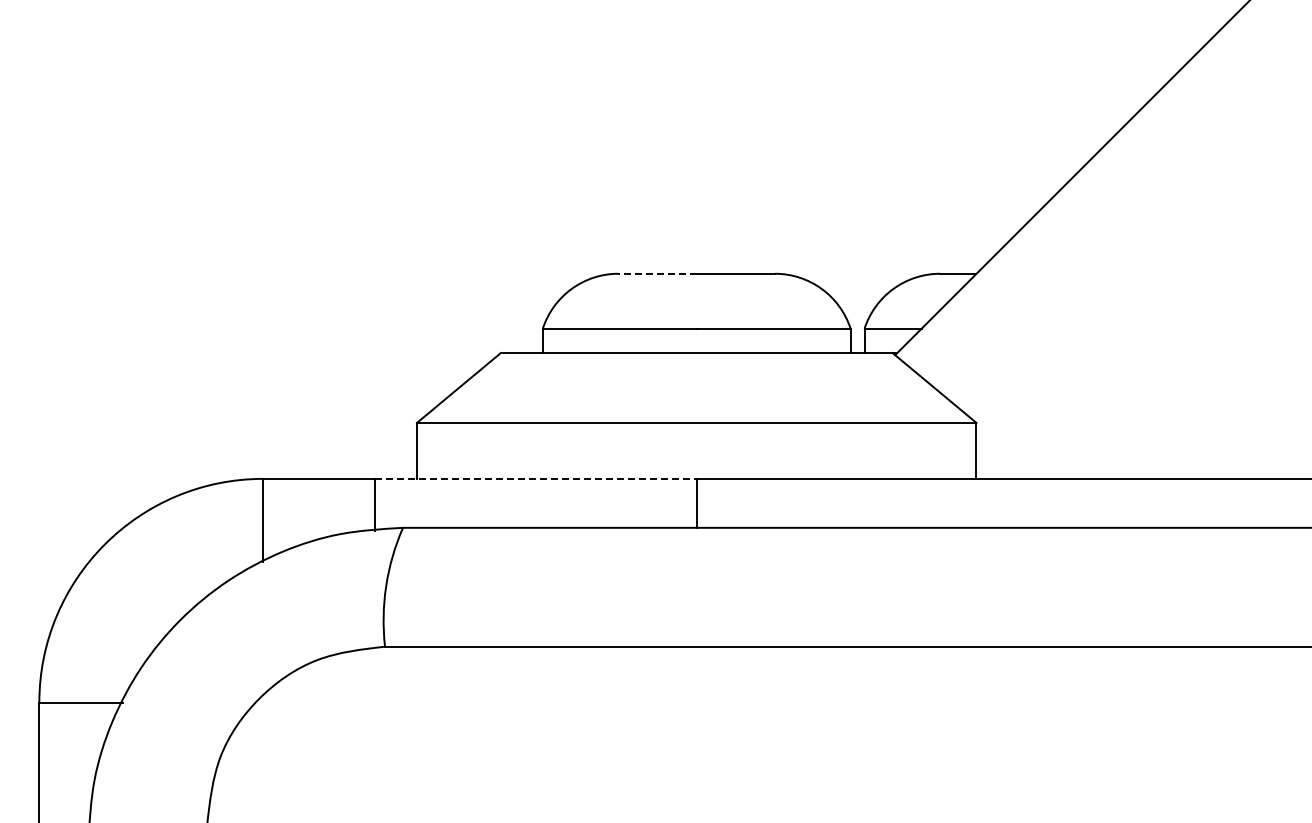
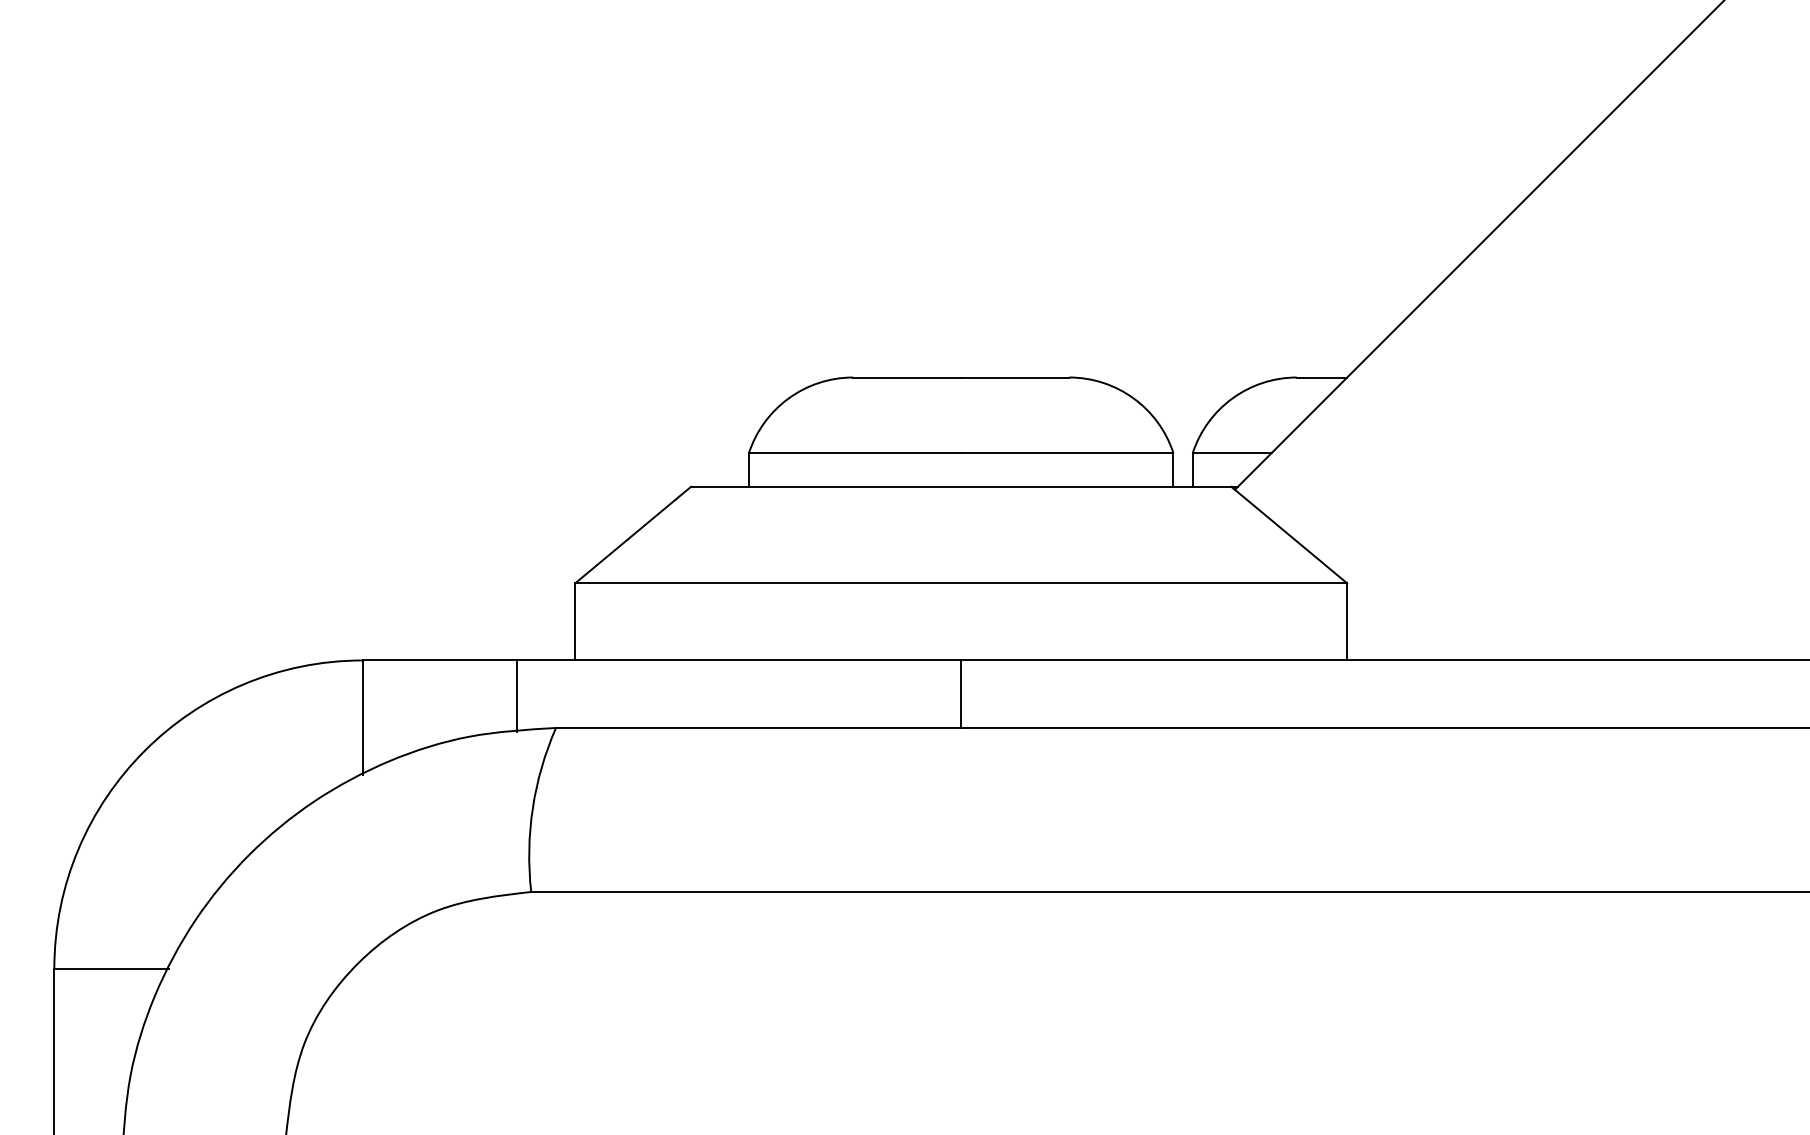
line: (657, 273) -> (907, 377), dashed -> solid
line: (535, 478) -> (738, 659), dashed -> solid

